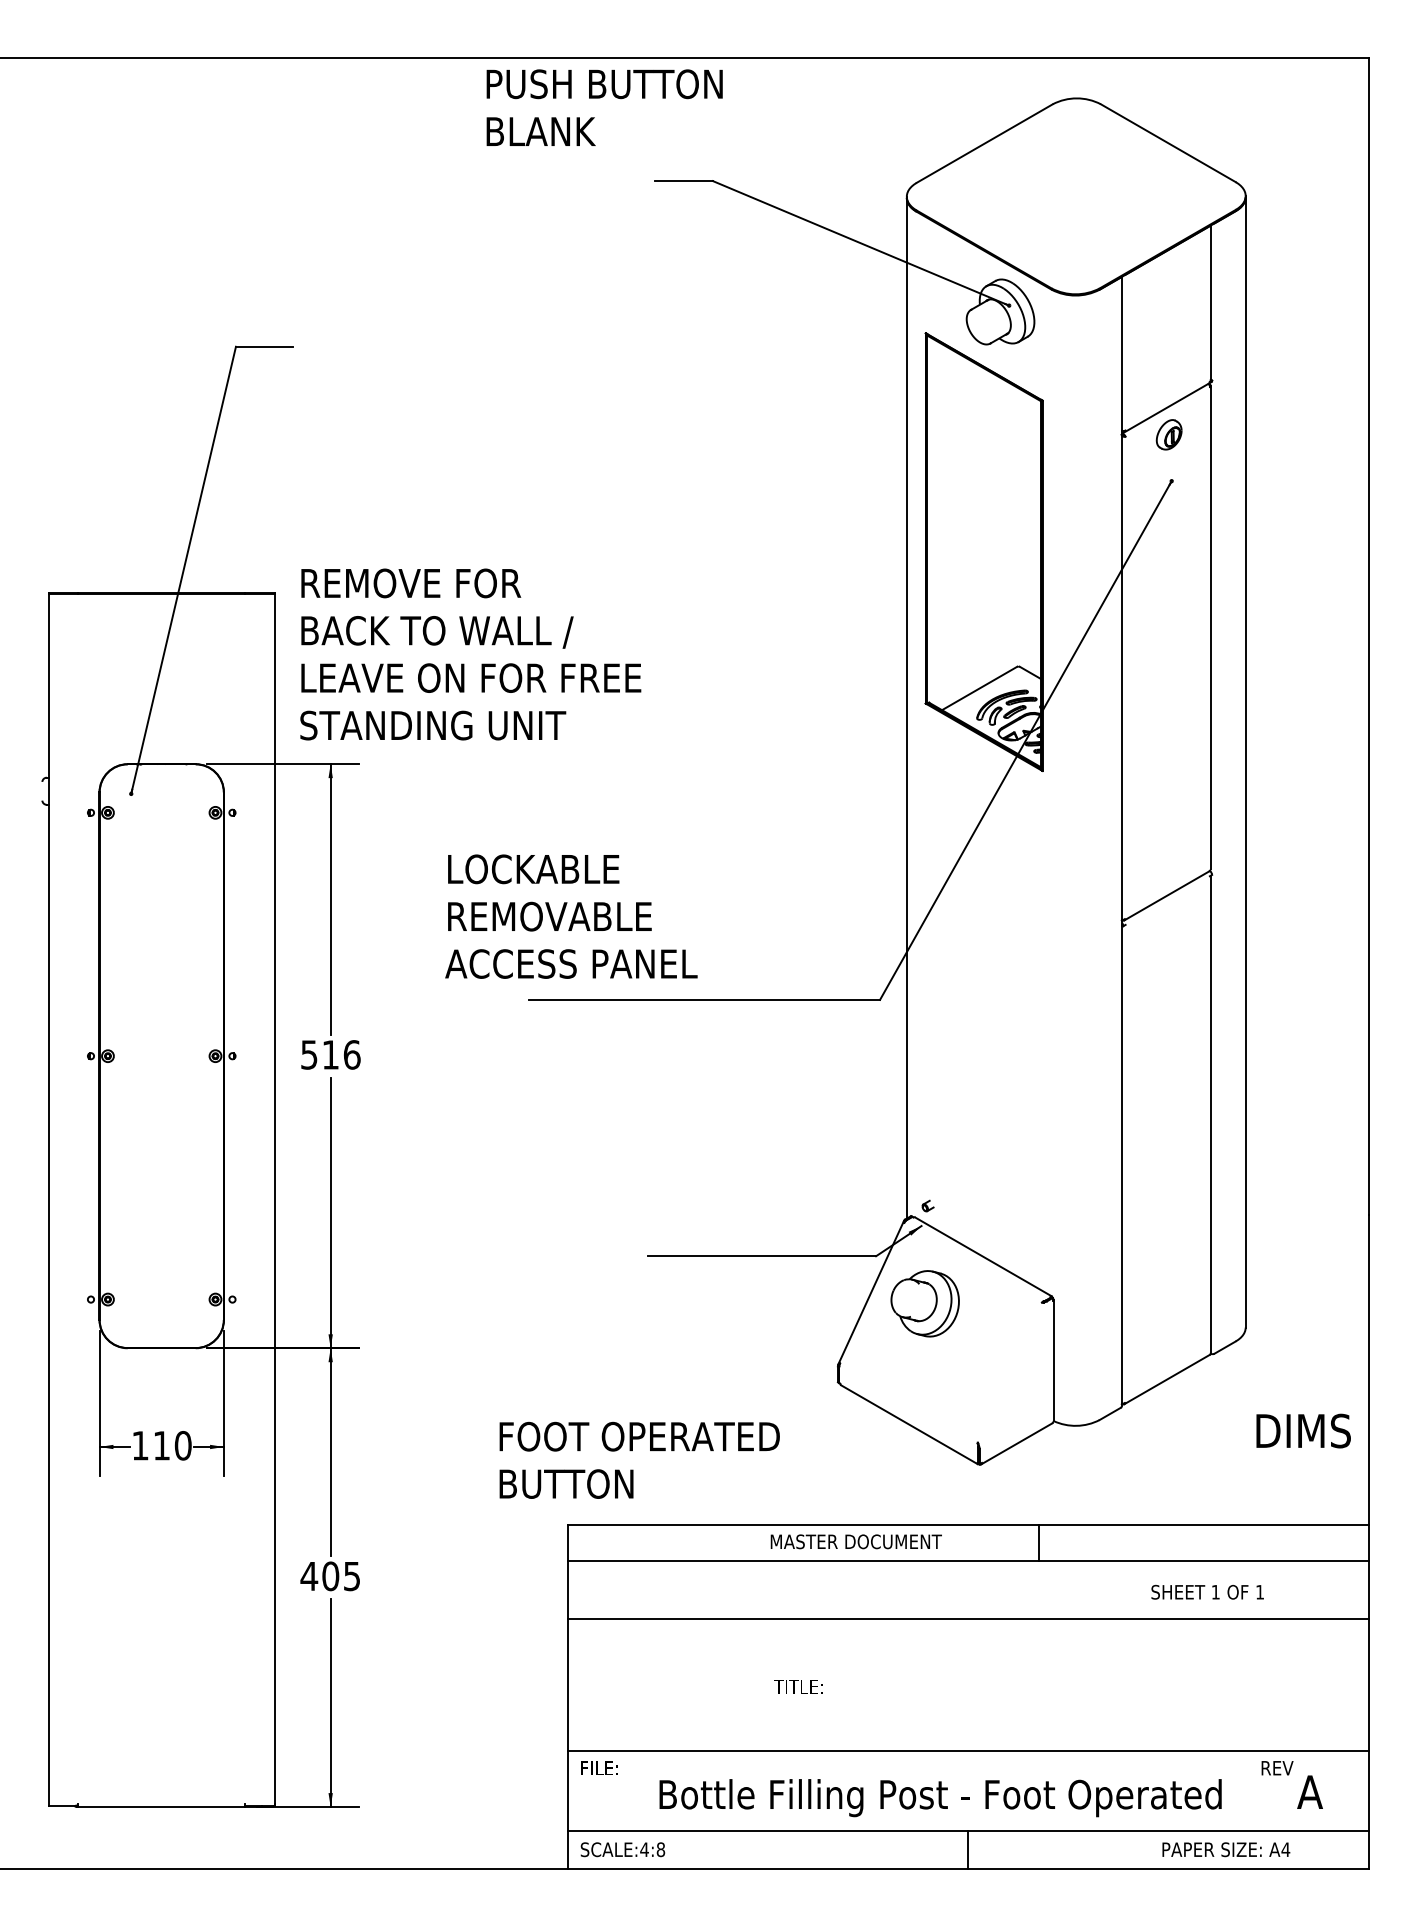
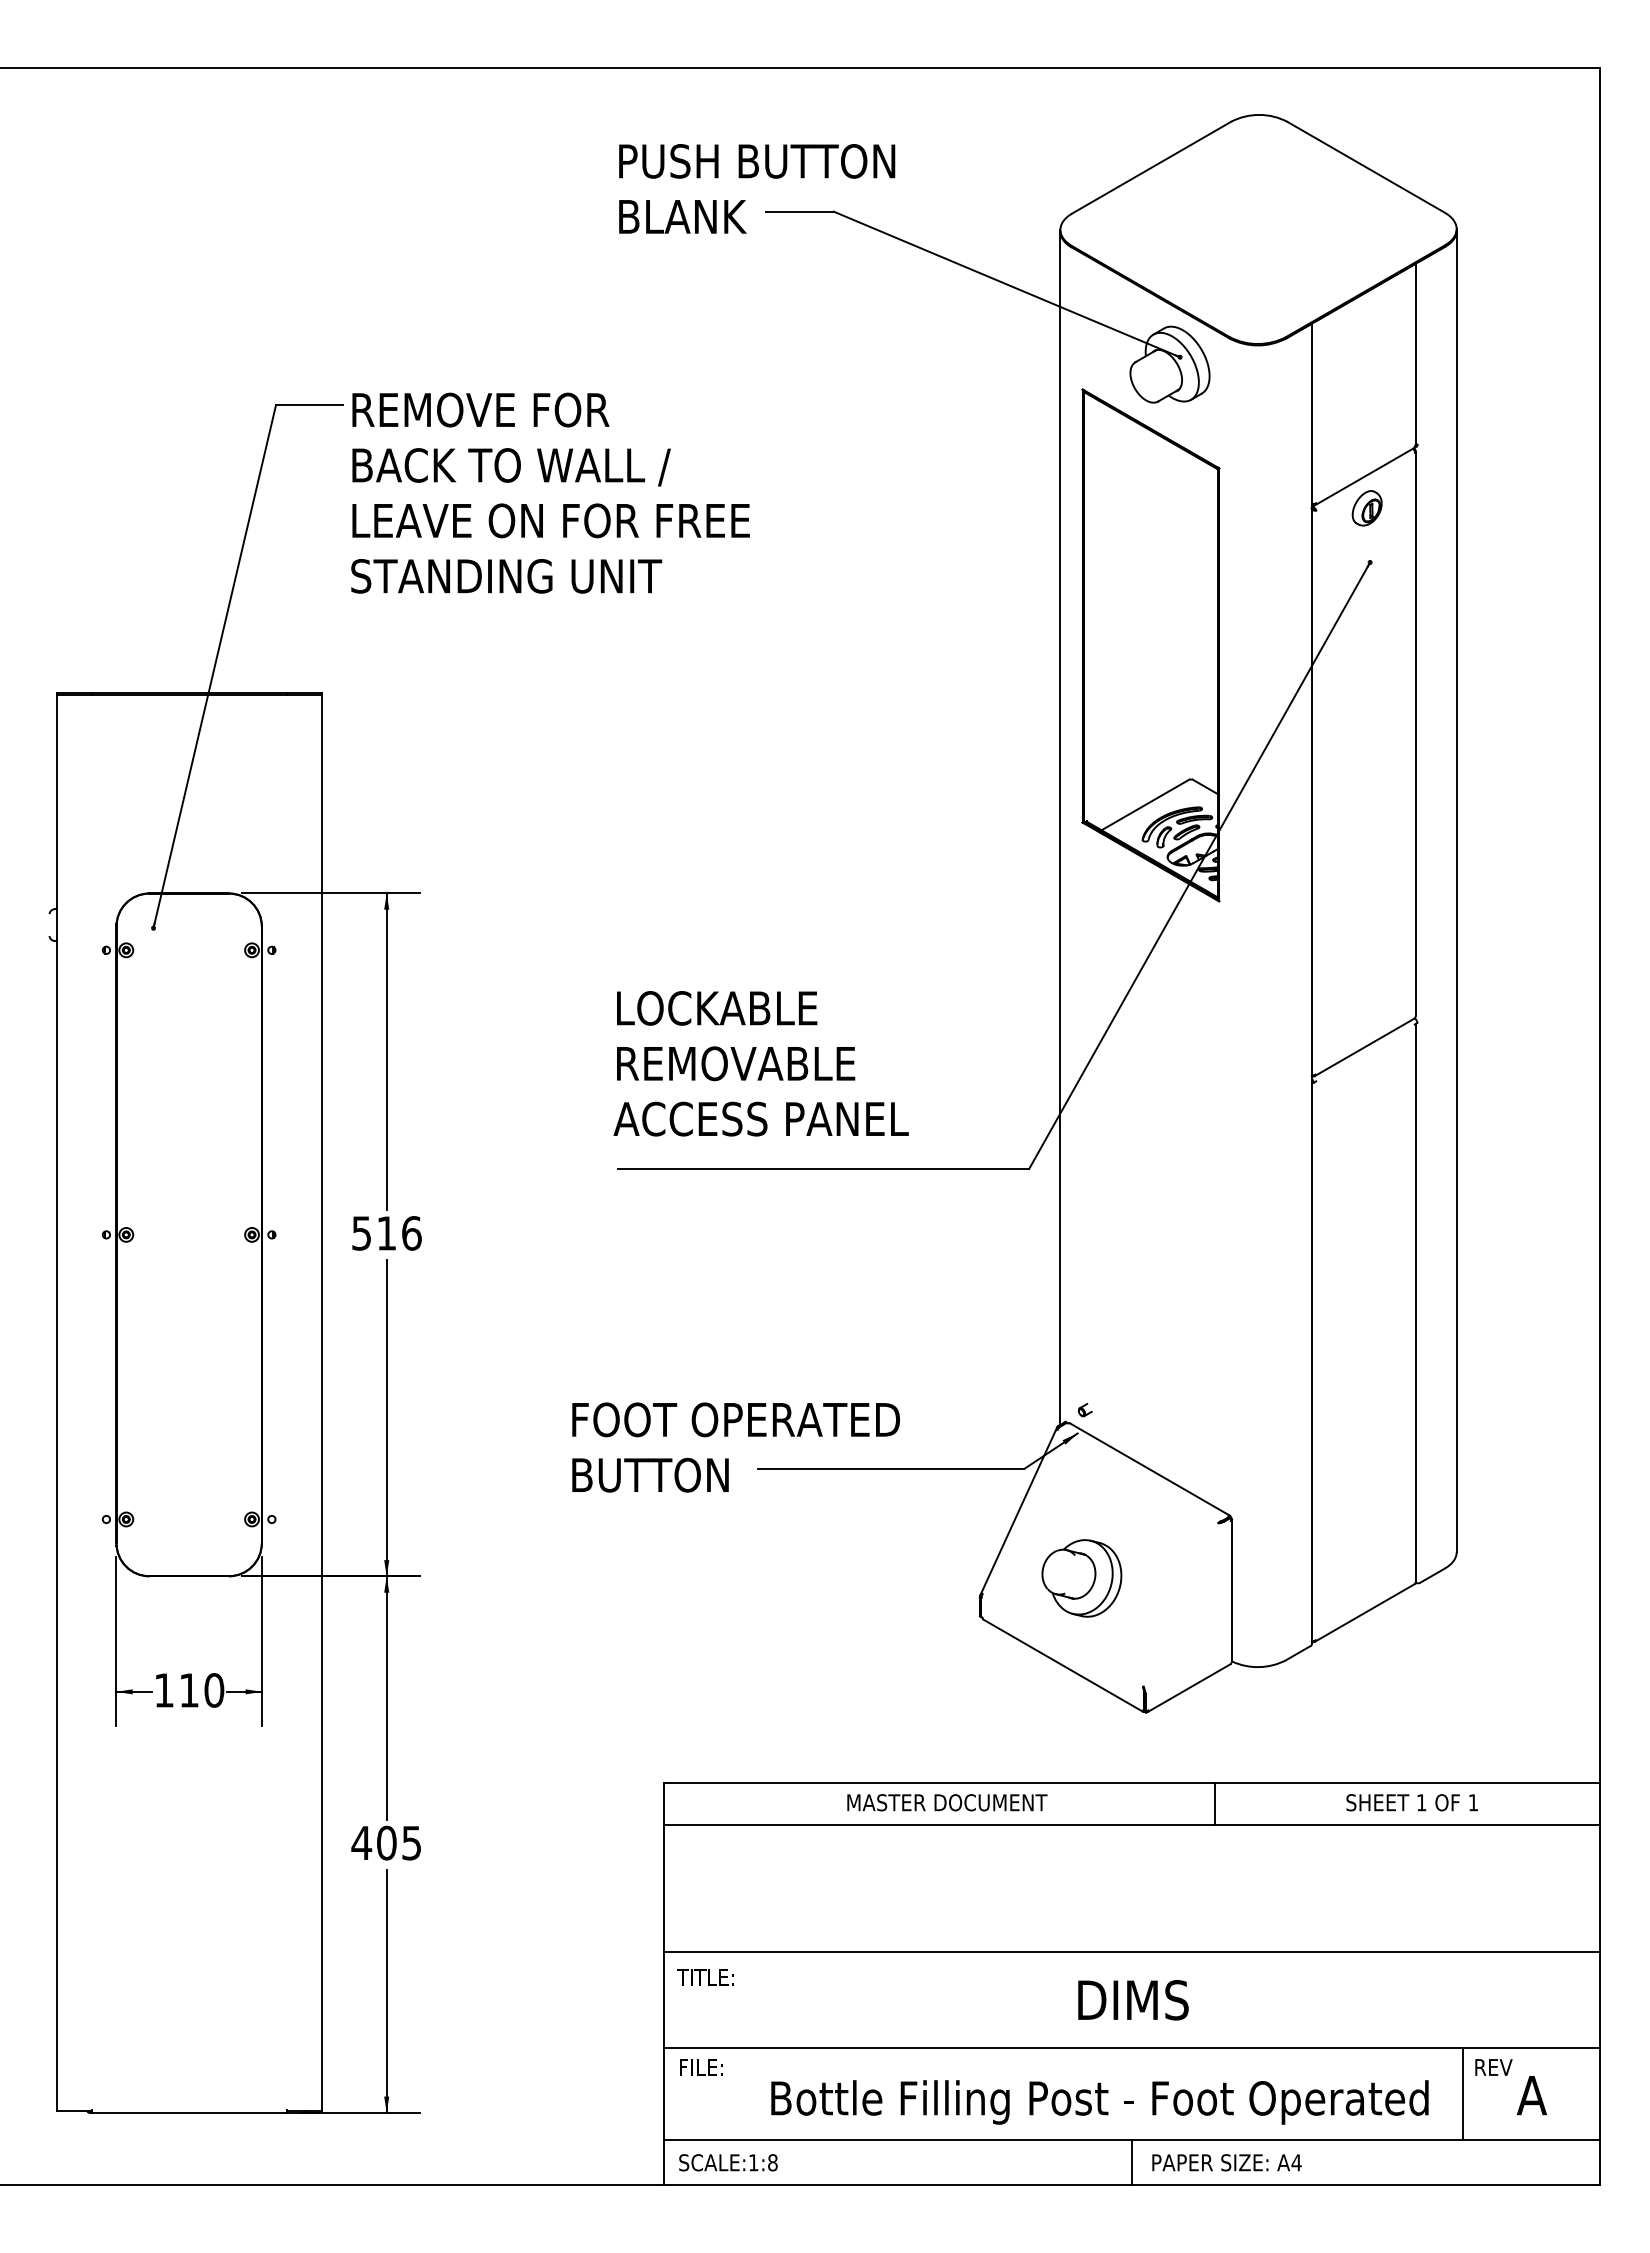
text: (605, 107) -> (757, 188), moved
text: (470, 653) -> (550, 492), moved
text: (570, 916) -> (760, 1063), moved
part: (924, 1303) -> (1081, 1578), moved
text: (1303, 1431) -> (1133, 2000), moved
text: (639, 1460) -> (735, 1447), moved
text: (856, 1541) -> (947, 1802), moved
text: (1207, 1592) -> (1411, 1802), moved
line: (968, 1619) -> (1132, 1952), moved
text: (798, 1686) -> (705, 1977), moved
line: (1250, 1790) -> (1462, 2093), added
text: (644, 1849) -> (753, 2162), SCALE:4:8 -> SCALE:1:8
text: (1225, 1849) -> (1226, 2162), moved

